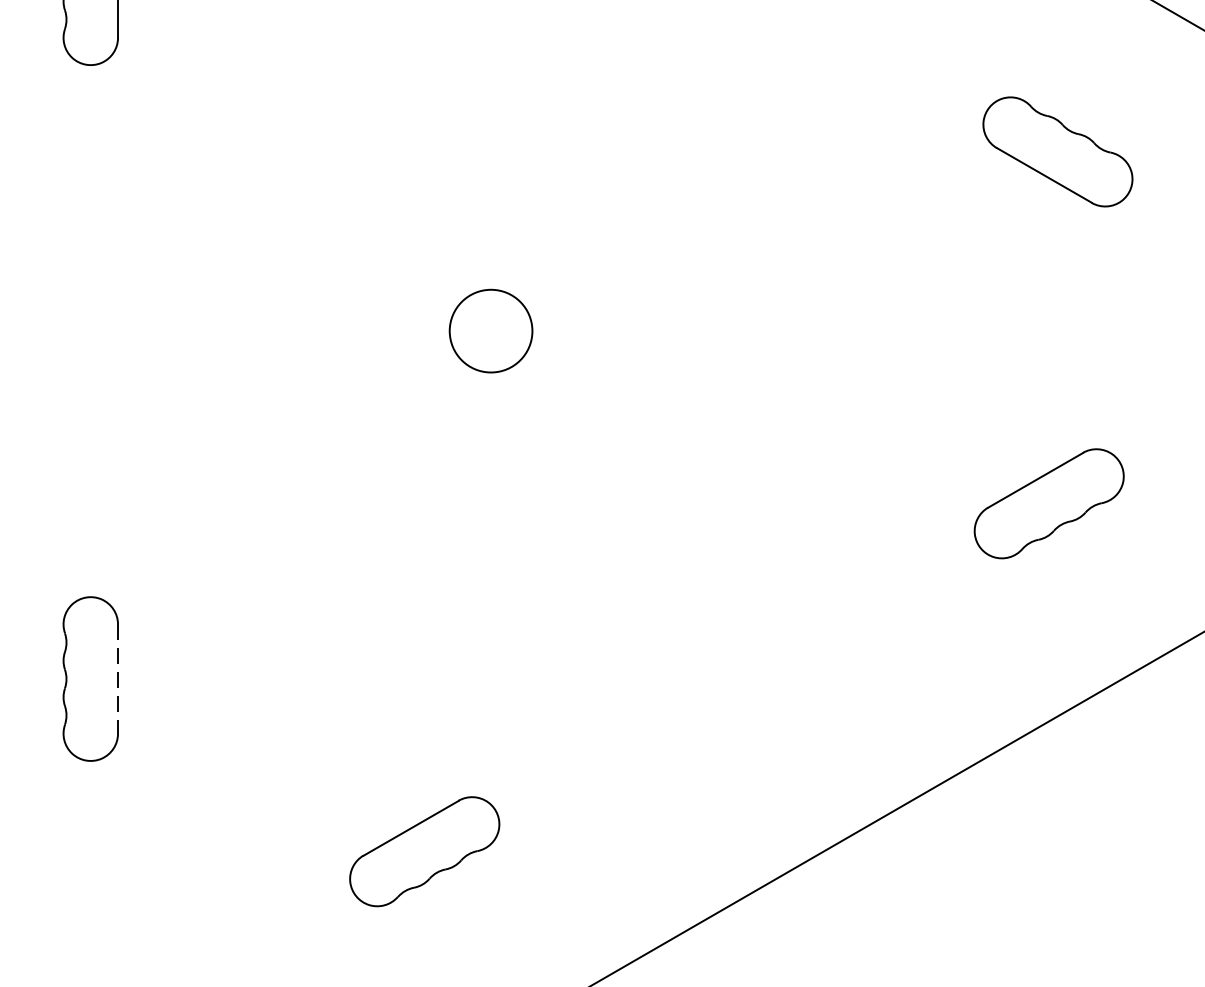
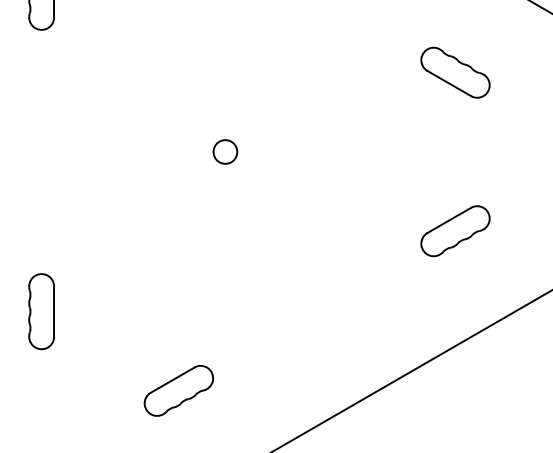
part: (1057, 151) -> (455, 72), moved
circle: (491, 330) -> (225, 151), size x0.62
part: (1049, 504) -> (455, 231), moved
line: (118, 680) -> (54, 312), dashed -> solid
part: (423, 850) -> (178, 390), moved

